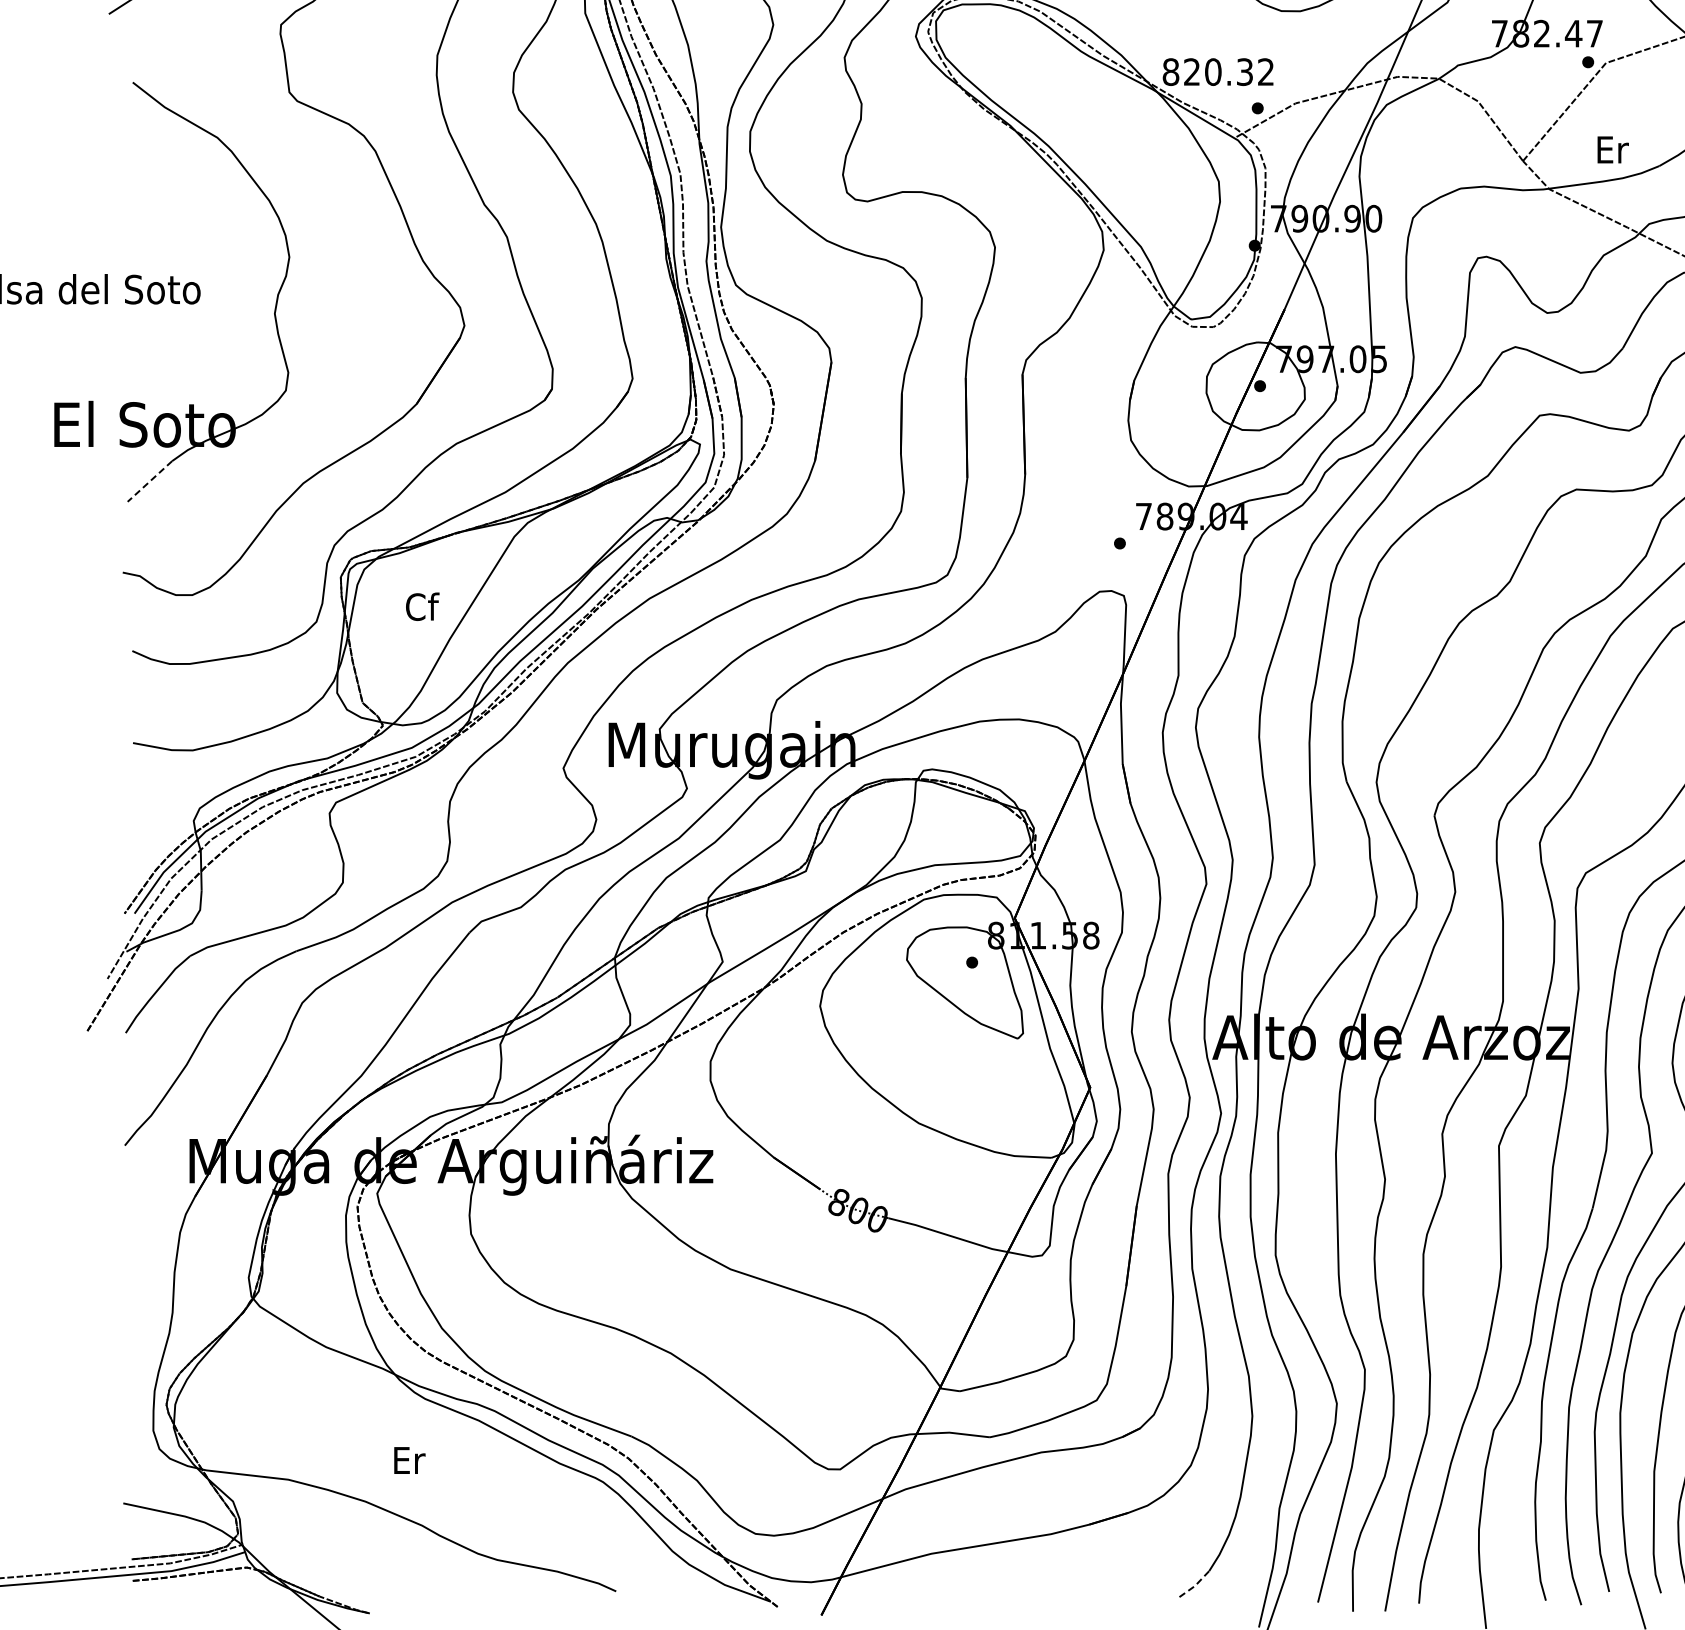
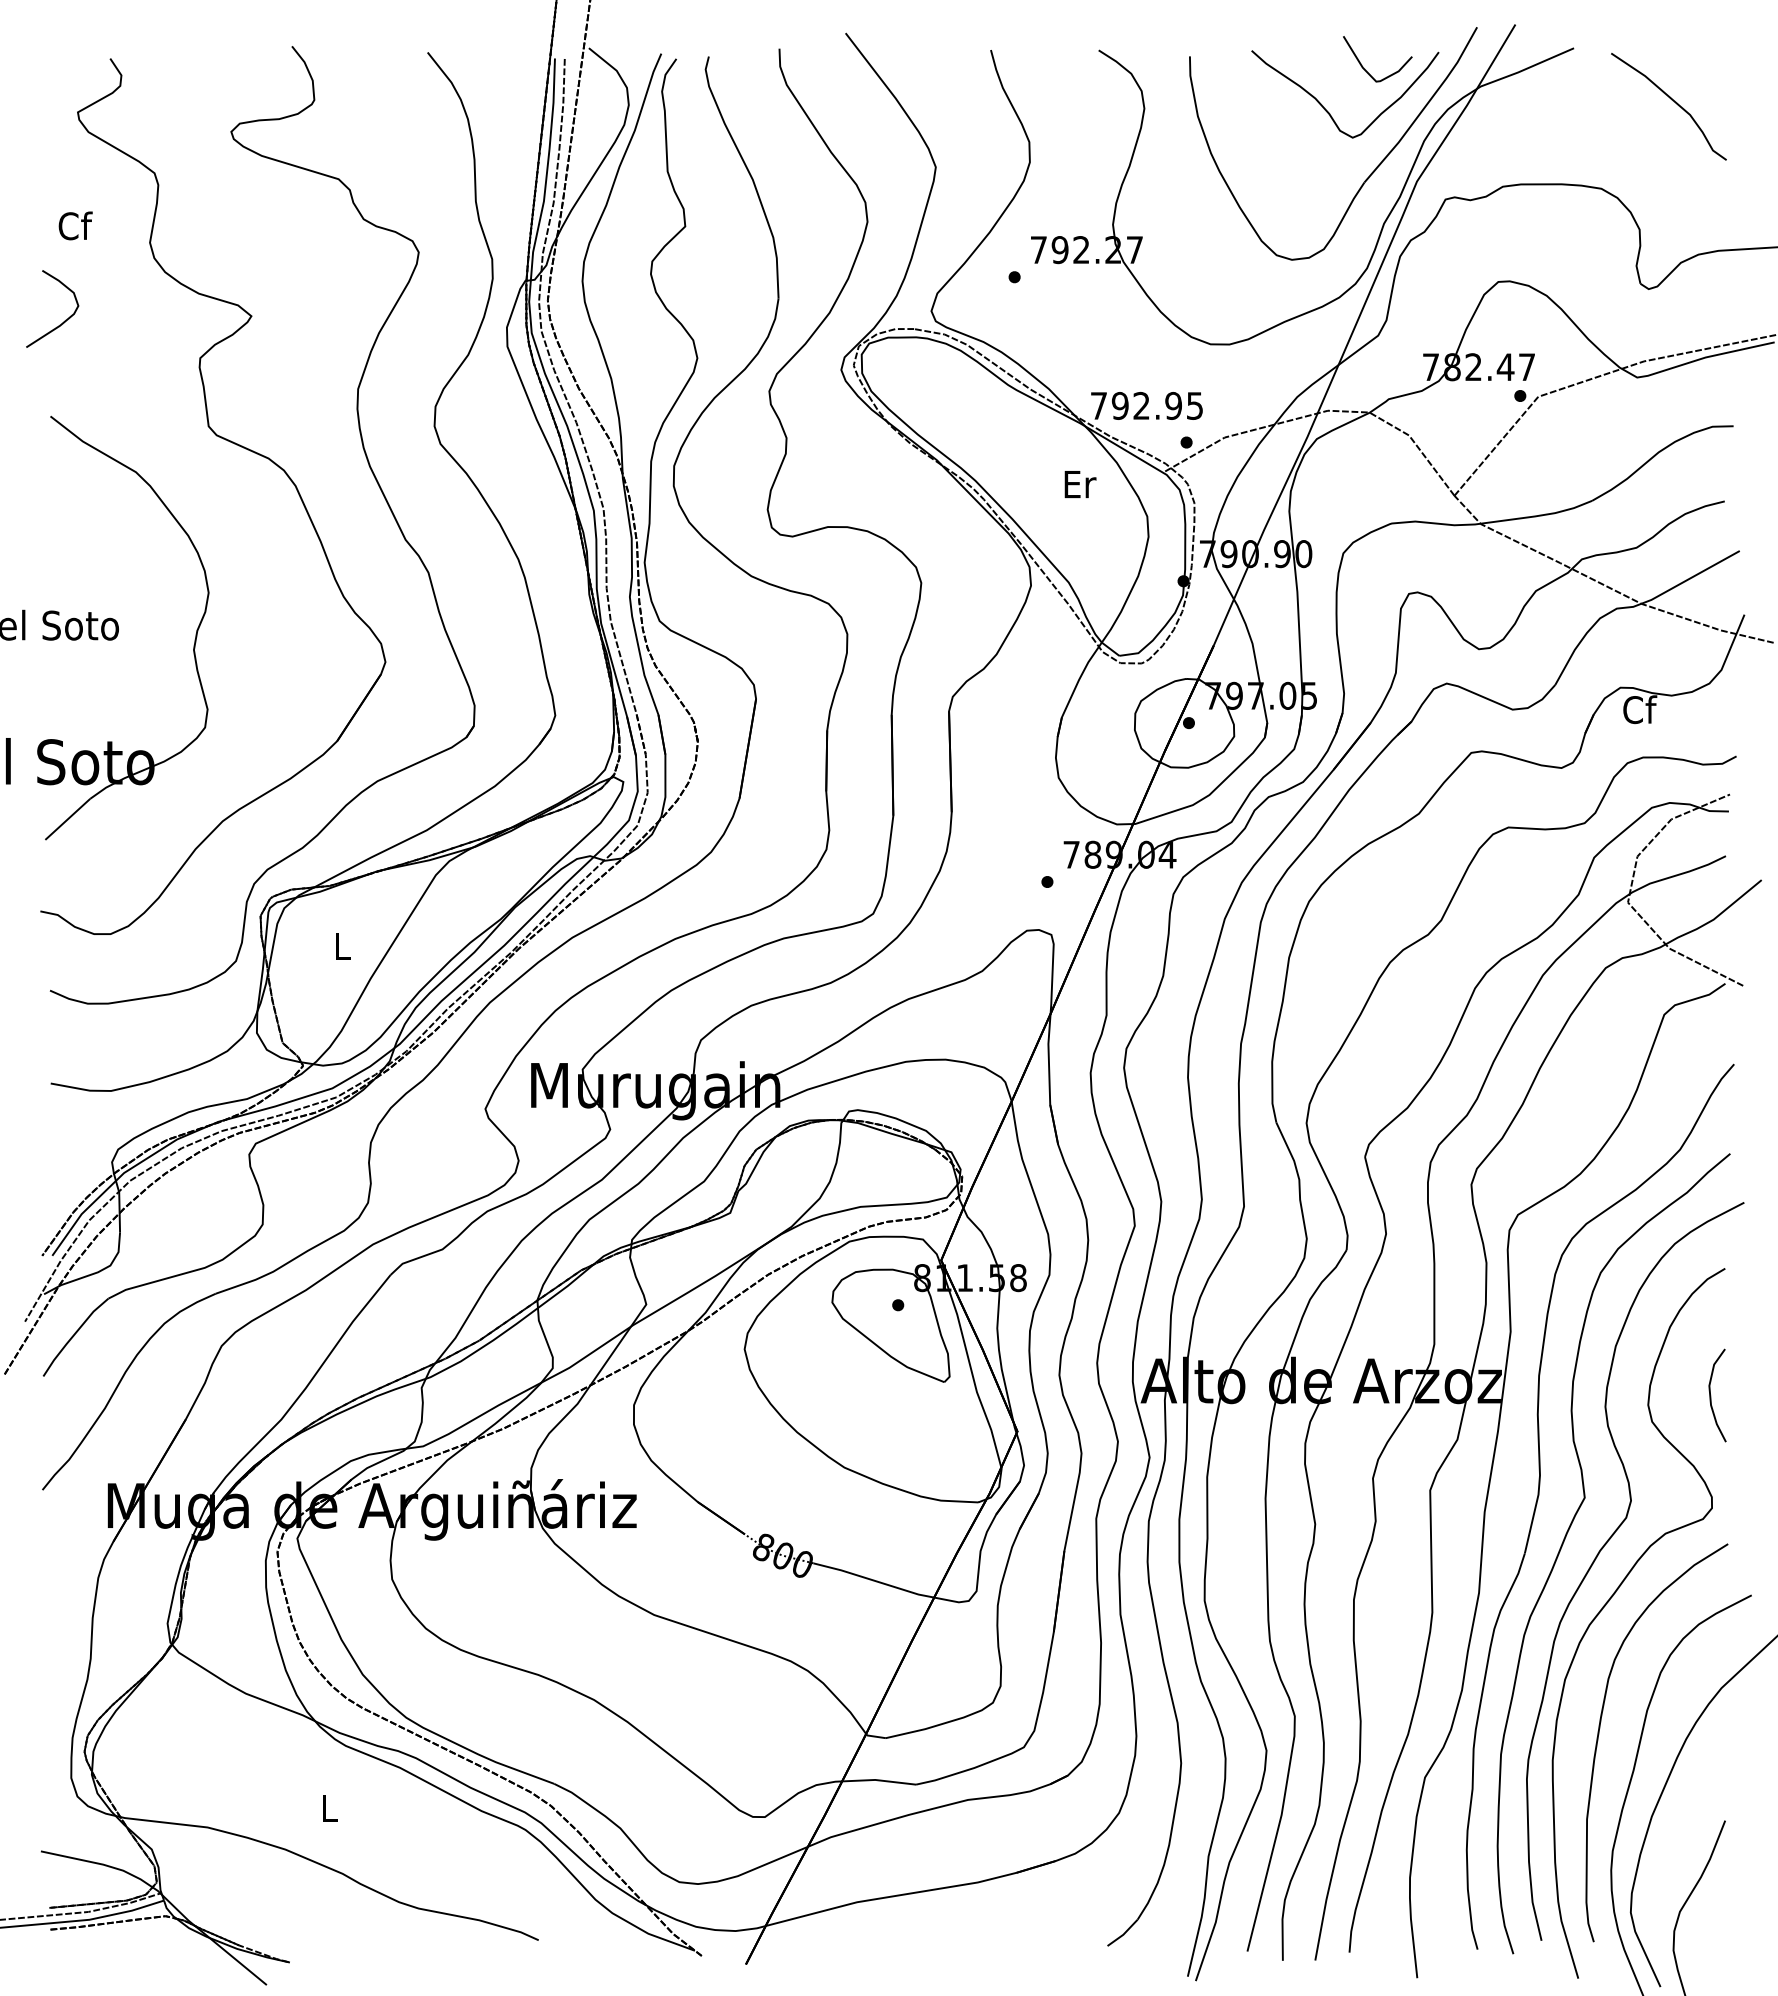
text: (1218, 71) -> (1146, 405), 820.32 -> 792.95
text: (1613, 149) -> (1080, 484), moved
line: (149, 481) -> (67, 819), dashed -> solid
text: (422, 606) -> (343, 945), Cf -> L
text: (410, 1459) -> (330, 1807), Er -> L
line: (1195, 1585) -> (1123, 1934), dashed -> solid

